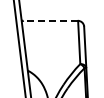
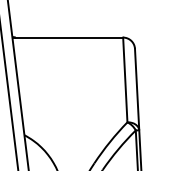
line: (50, 20) -> (68, 36), dashed -> solid

